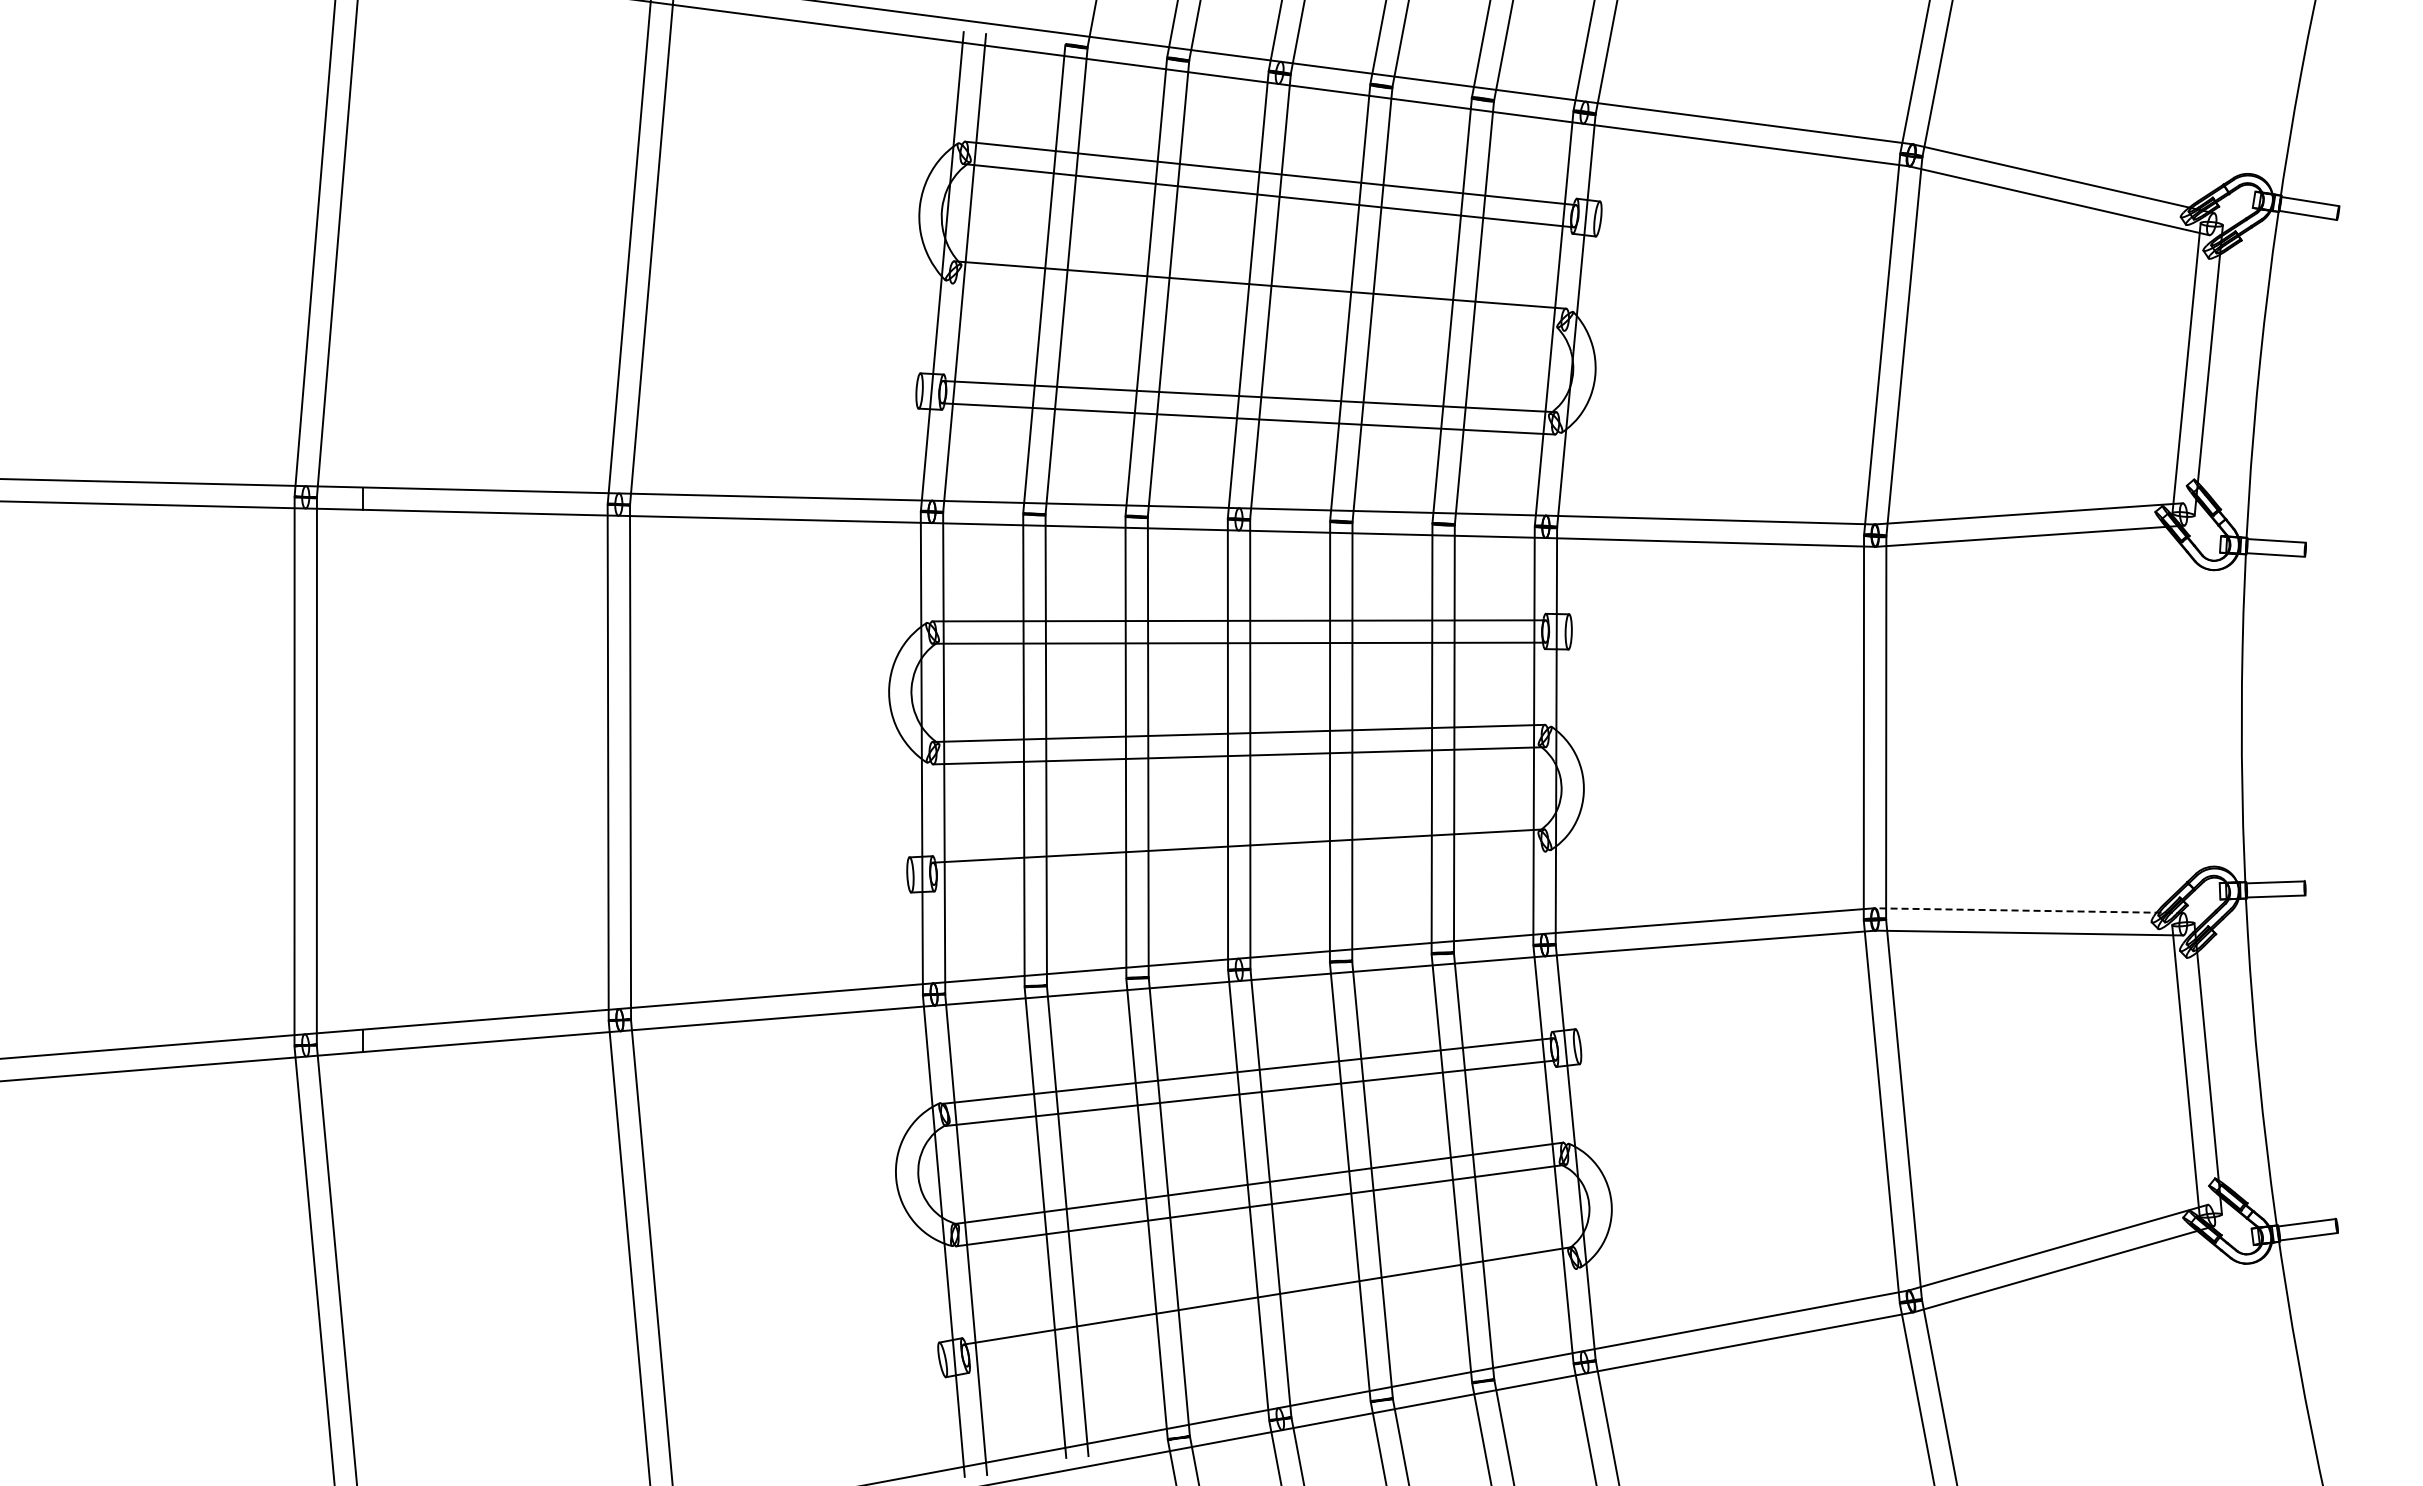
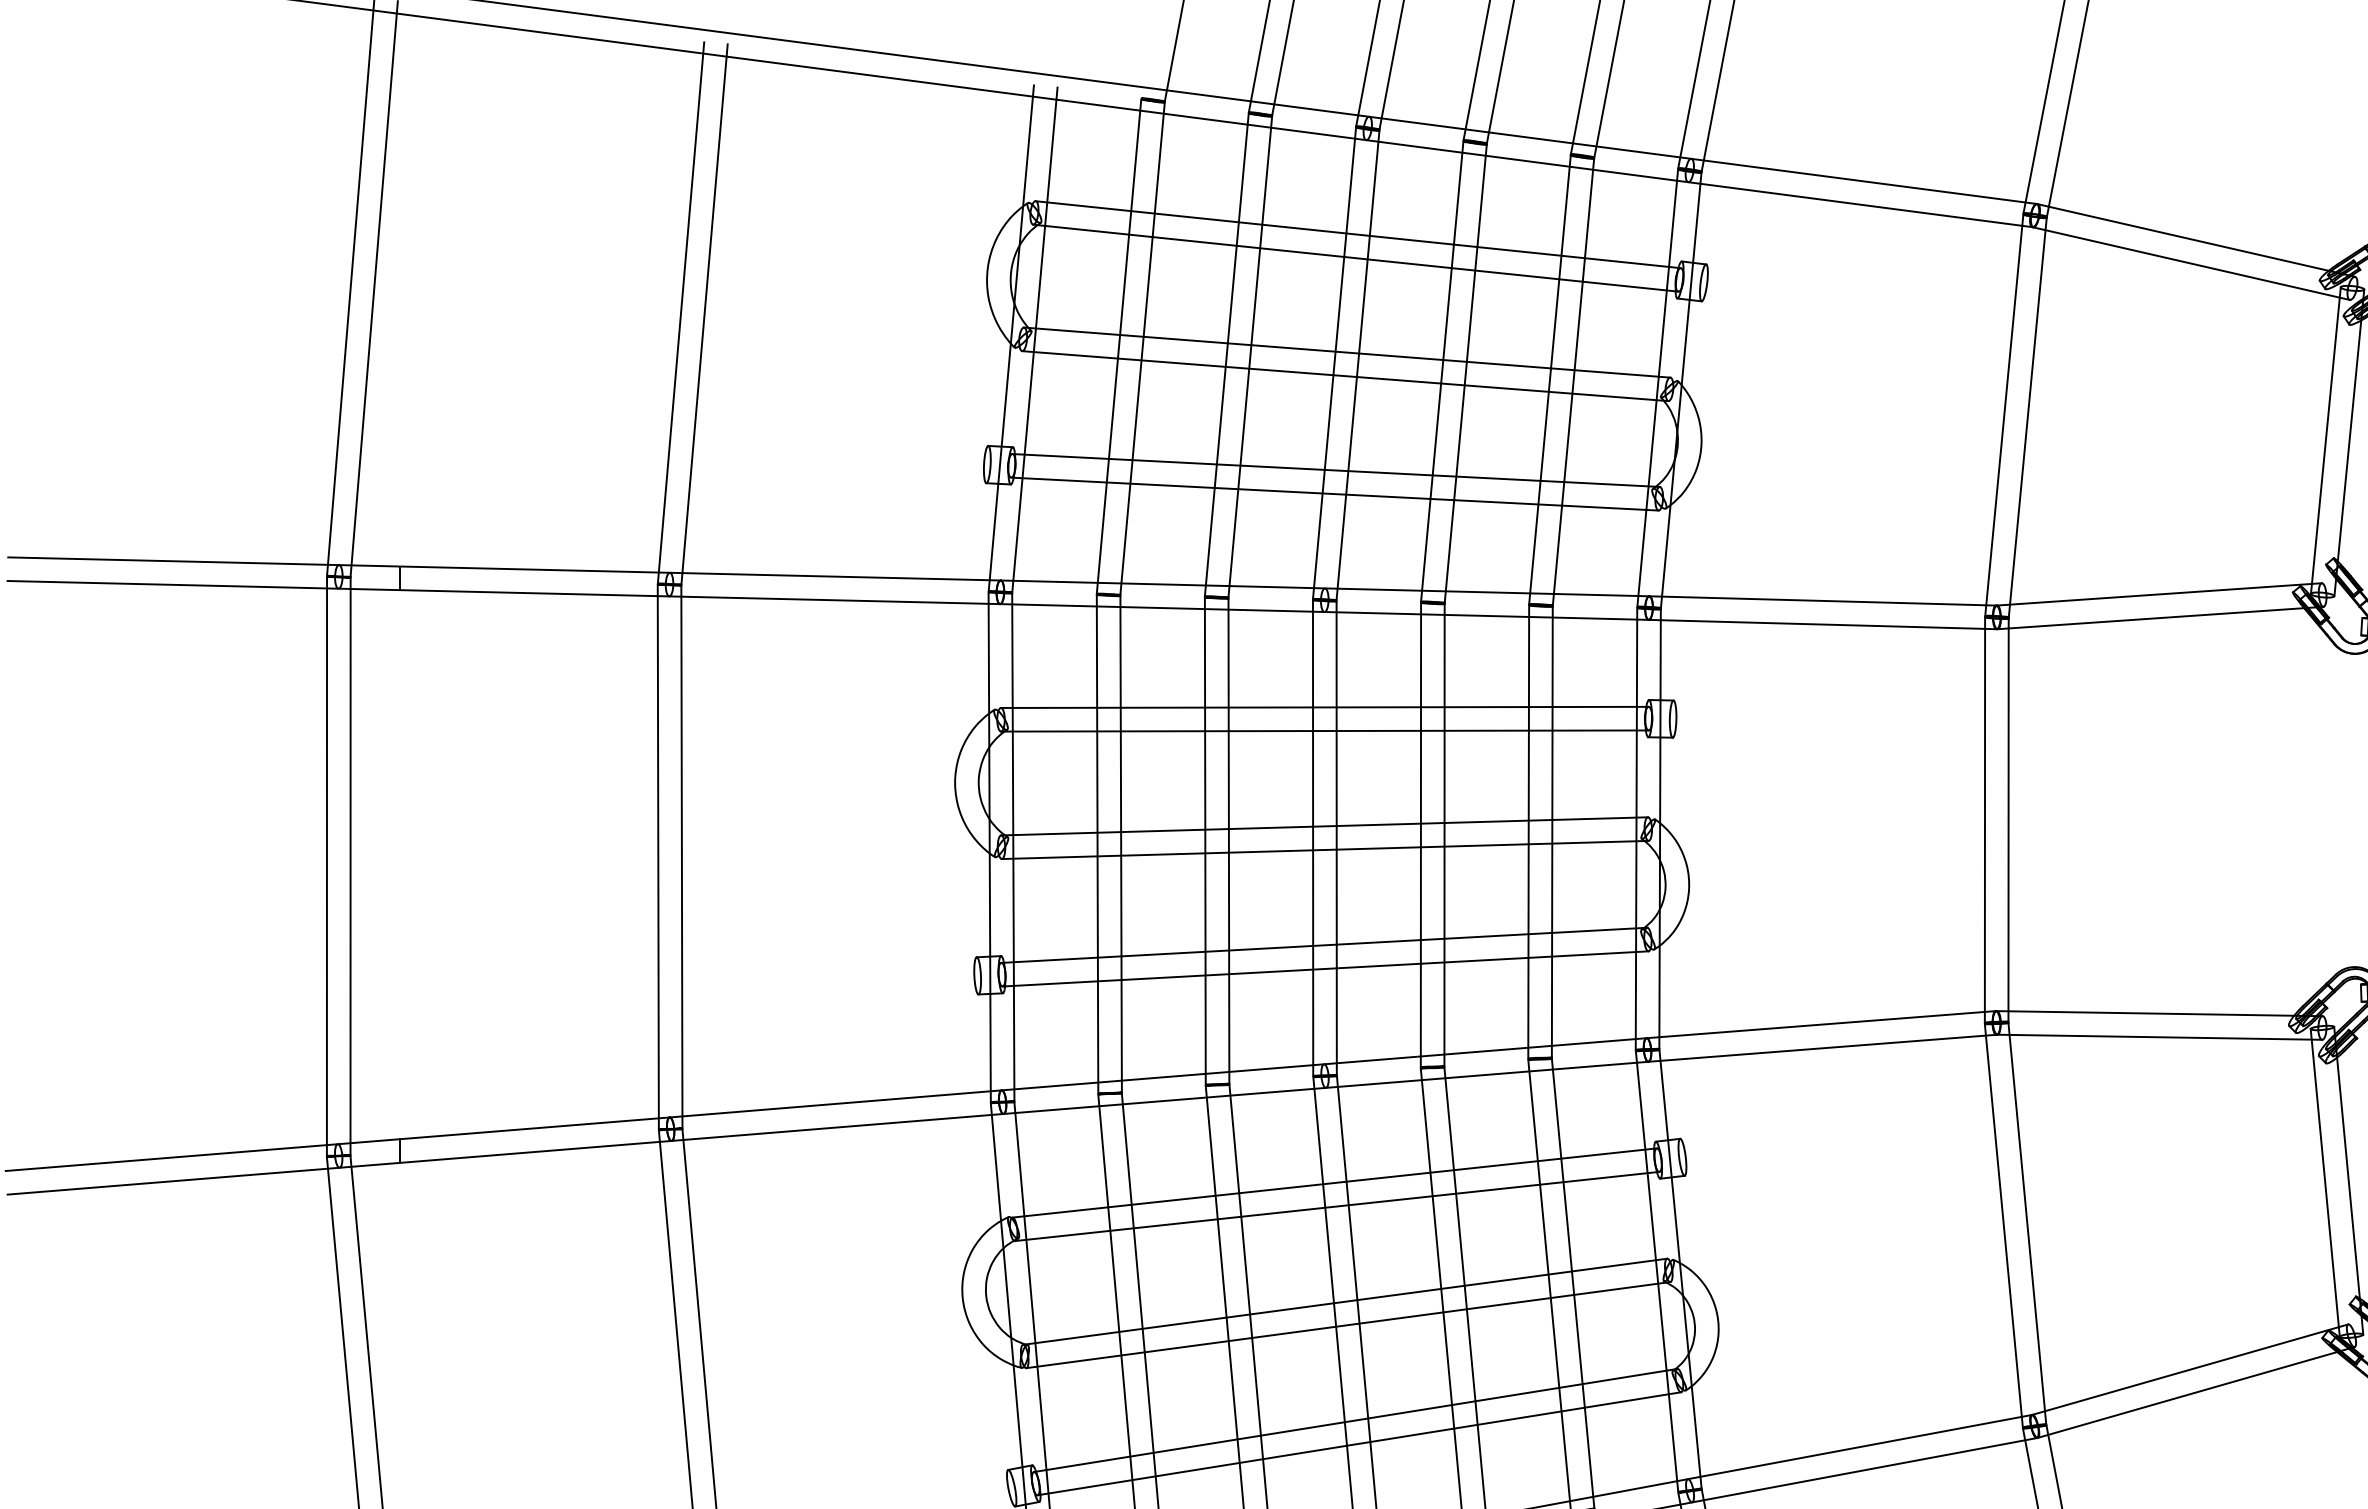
line: (1258, 306) -> (1345, 375), added
line: (1239, 868) -> (1325, 969), added
line: (2028, 910) -> (2158, 1013), dashed -> solid
line: (1271, 1317) -> (1359, 1443), added

